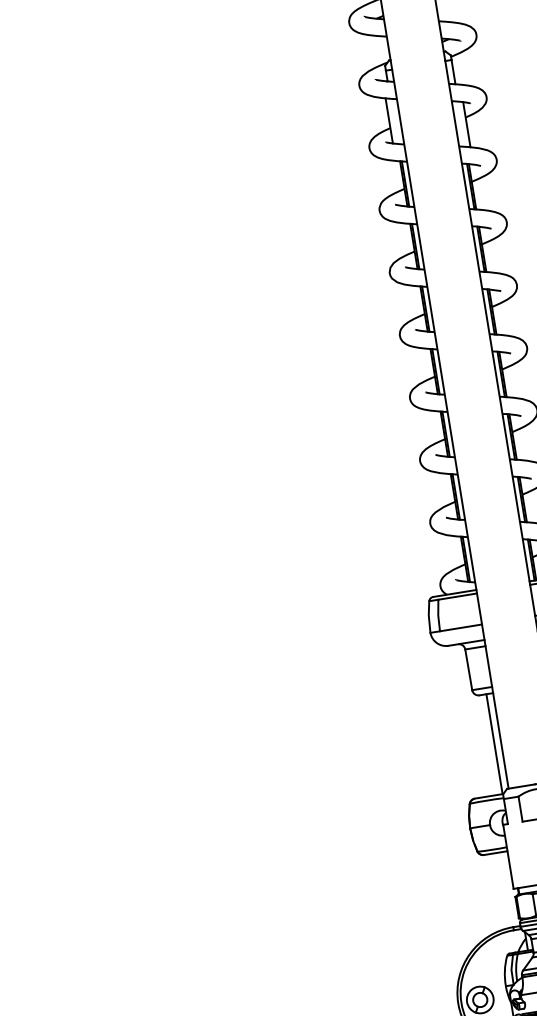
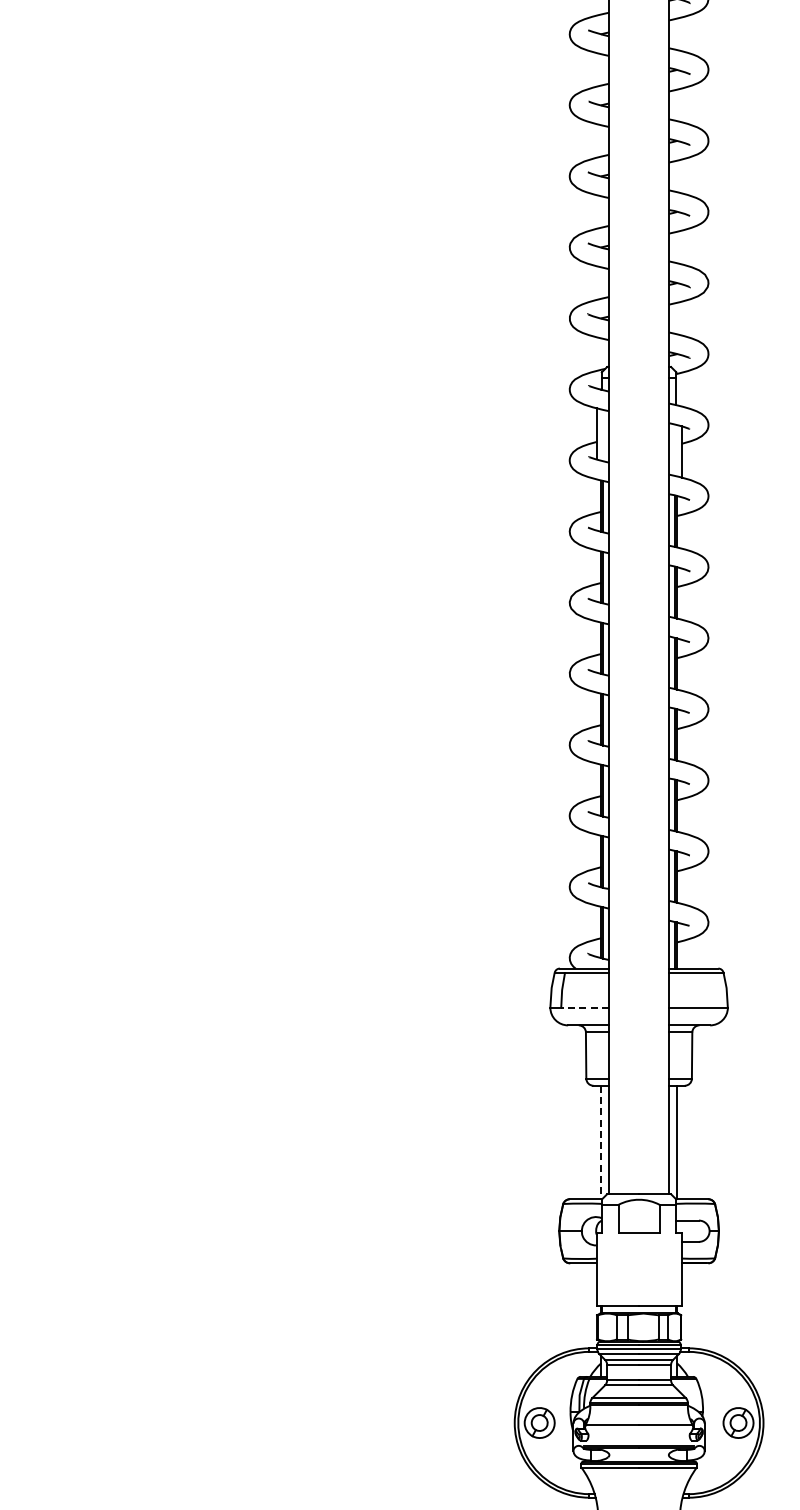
line: (461, 627) -> (585, 1007), solid -> dashed
line: (494, 744) -> (601, 1142), solid -> dashed

